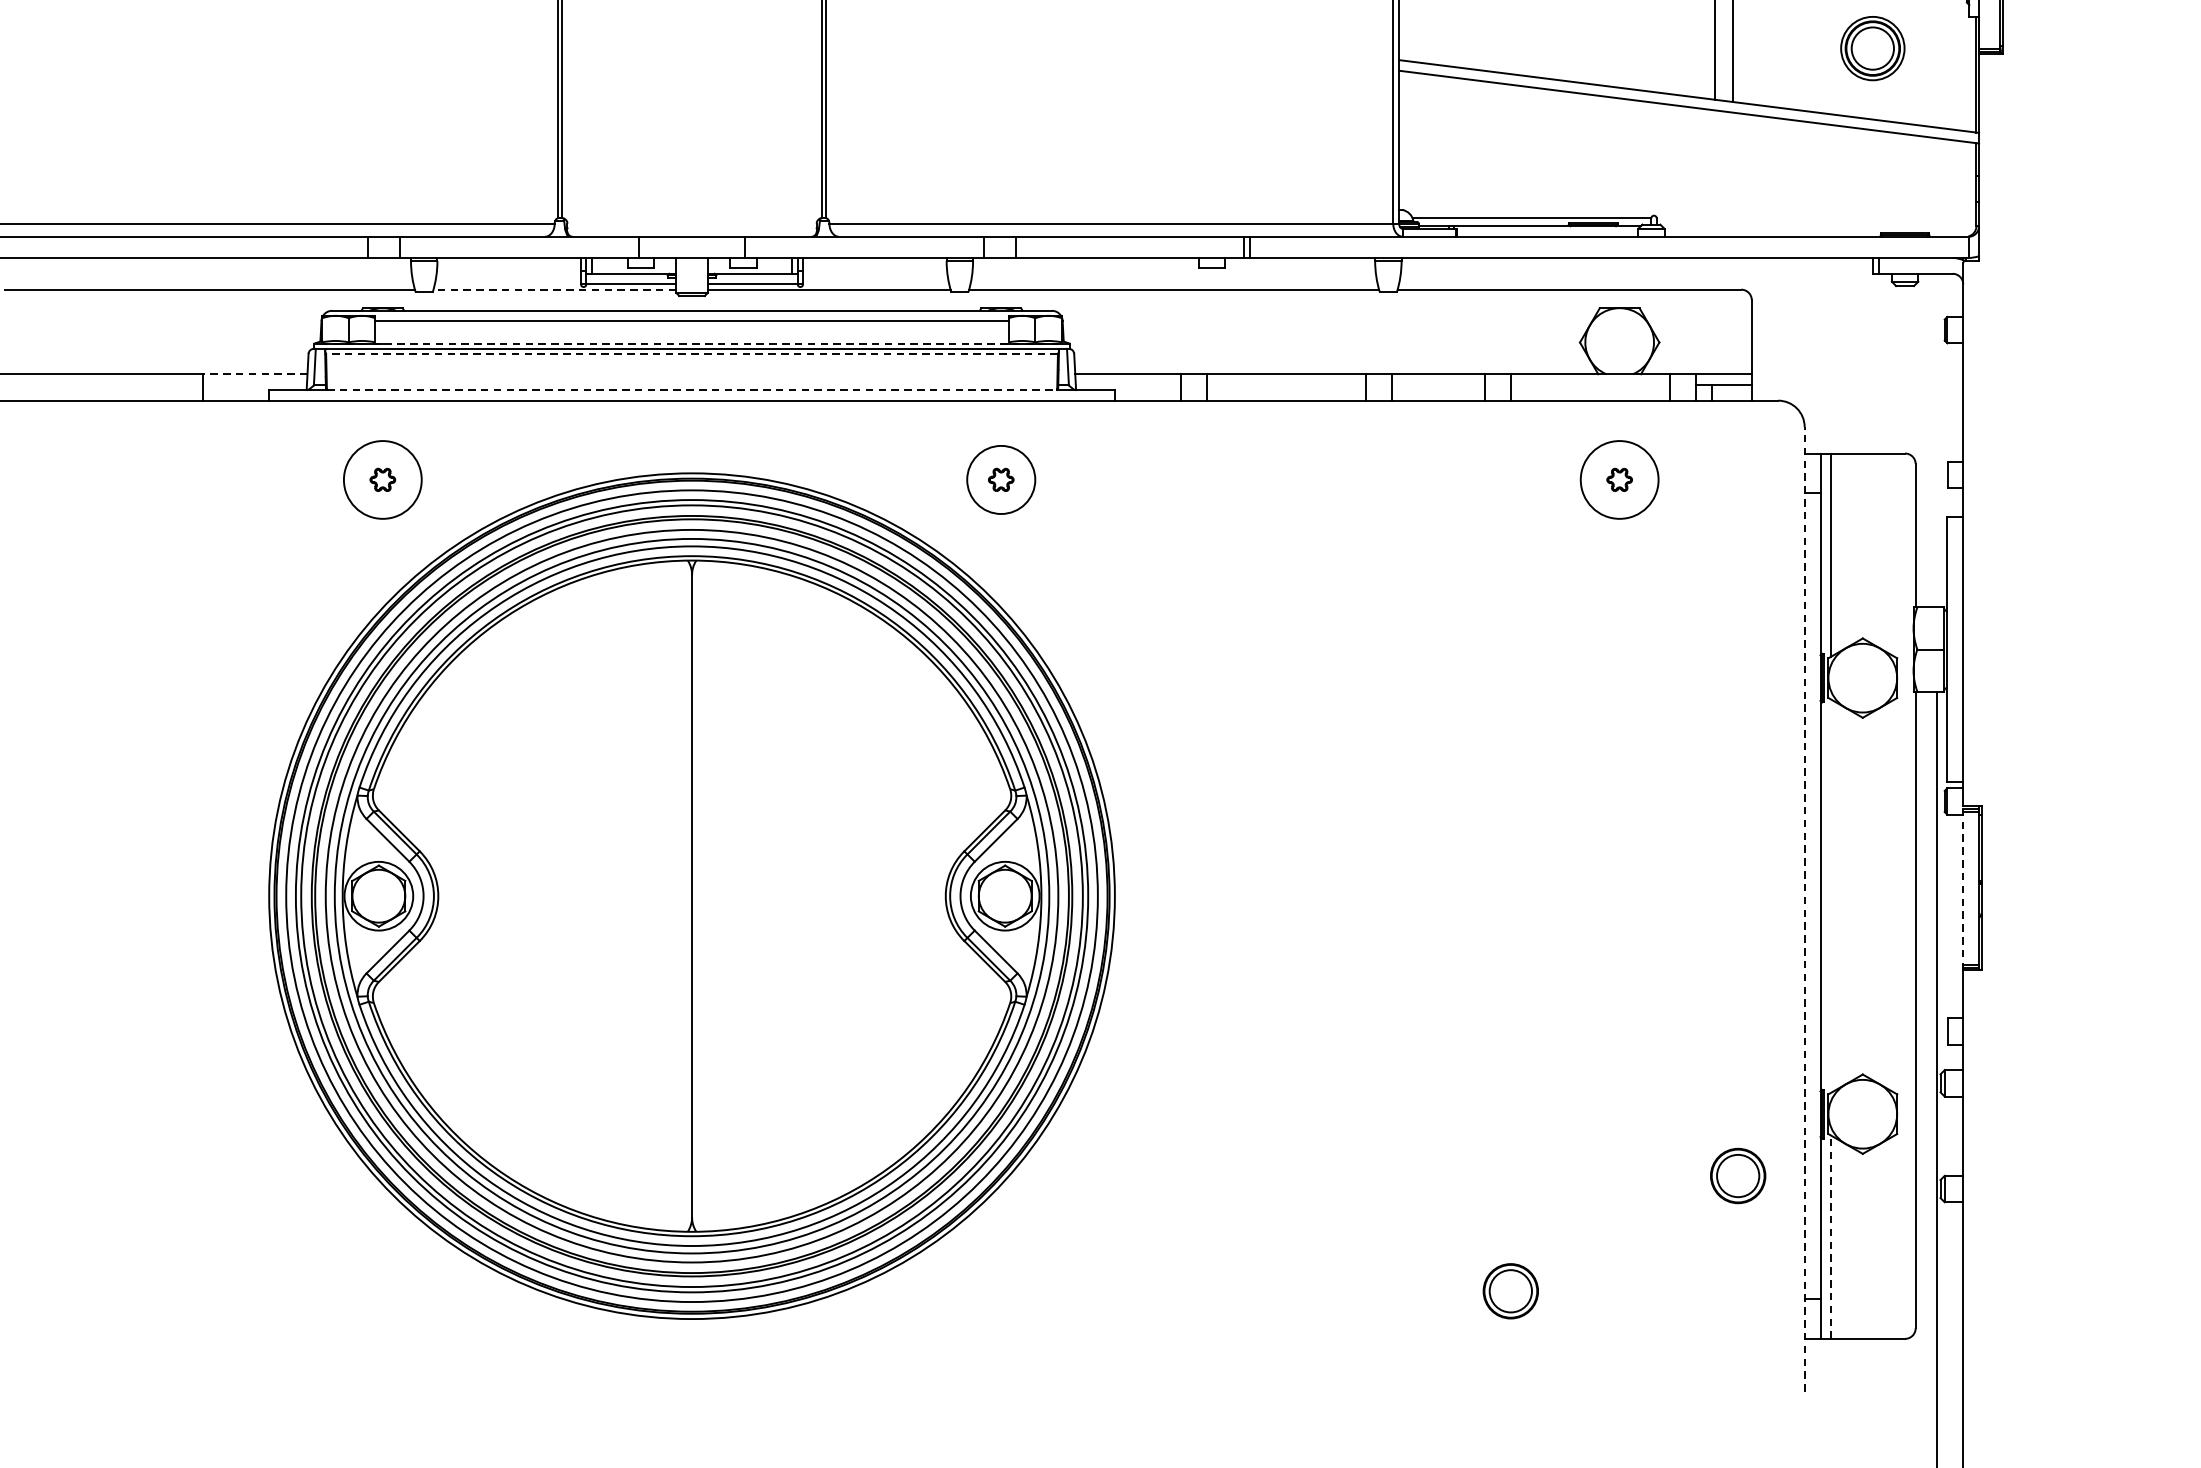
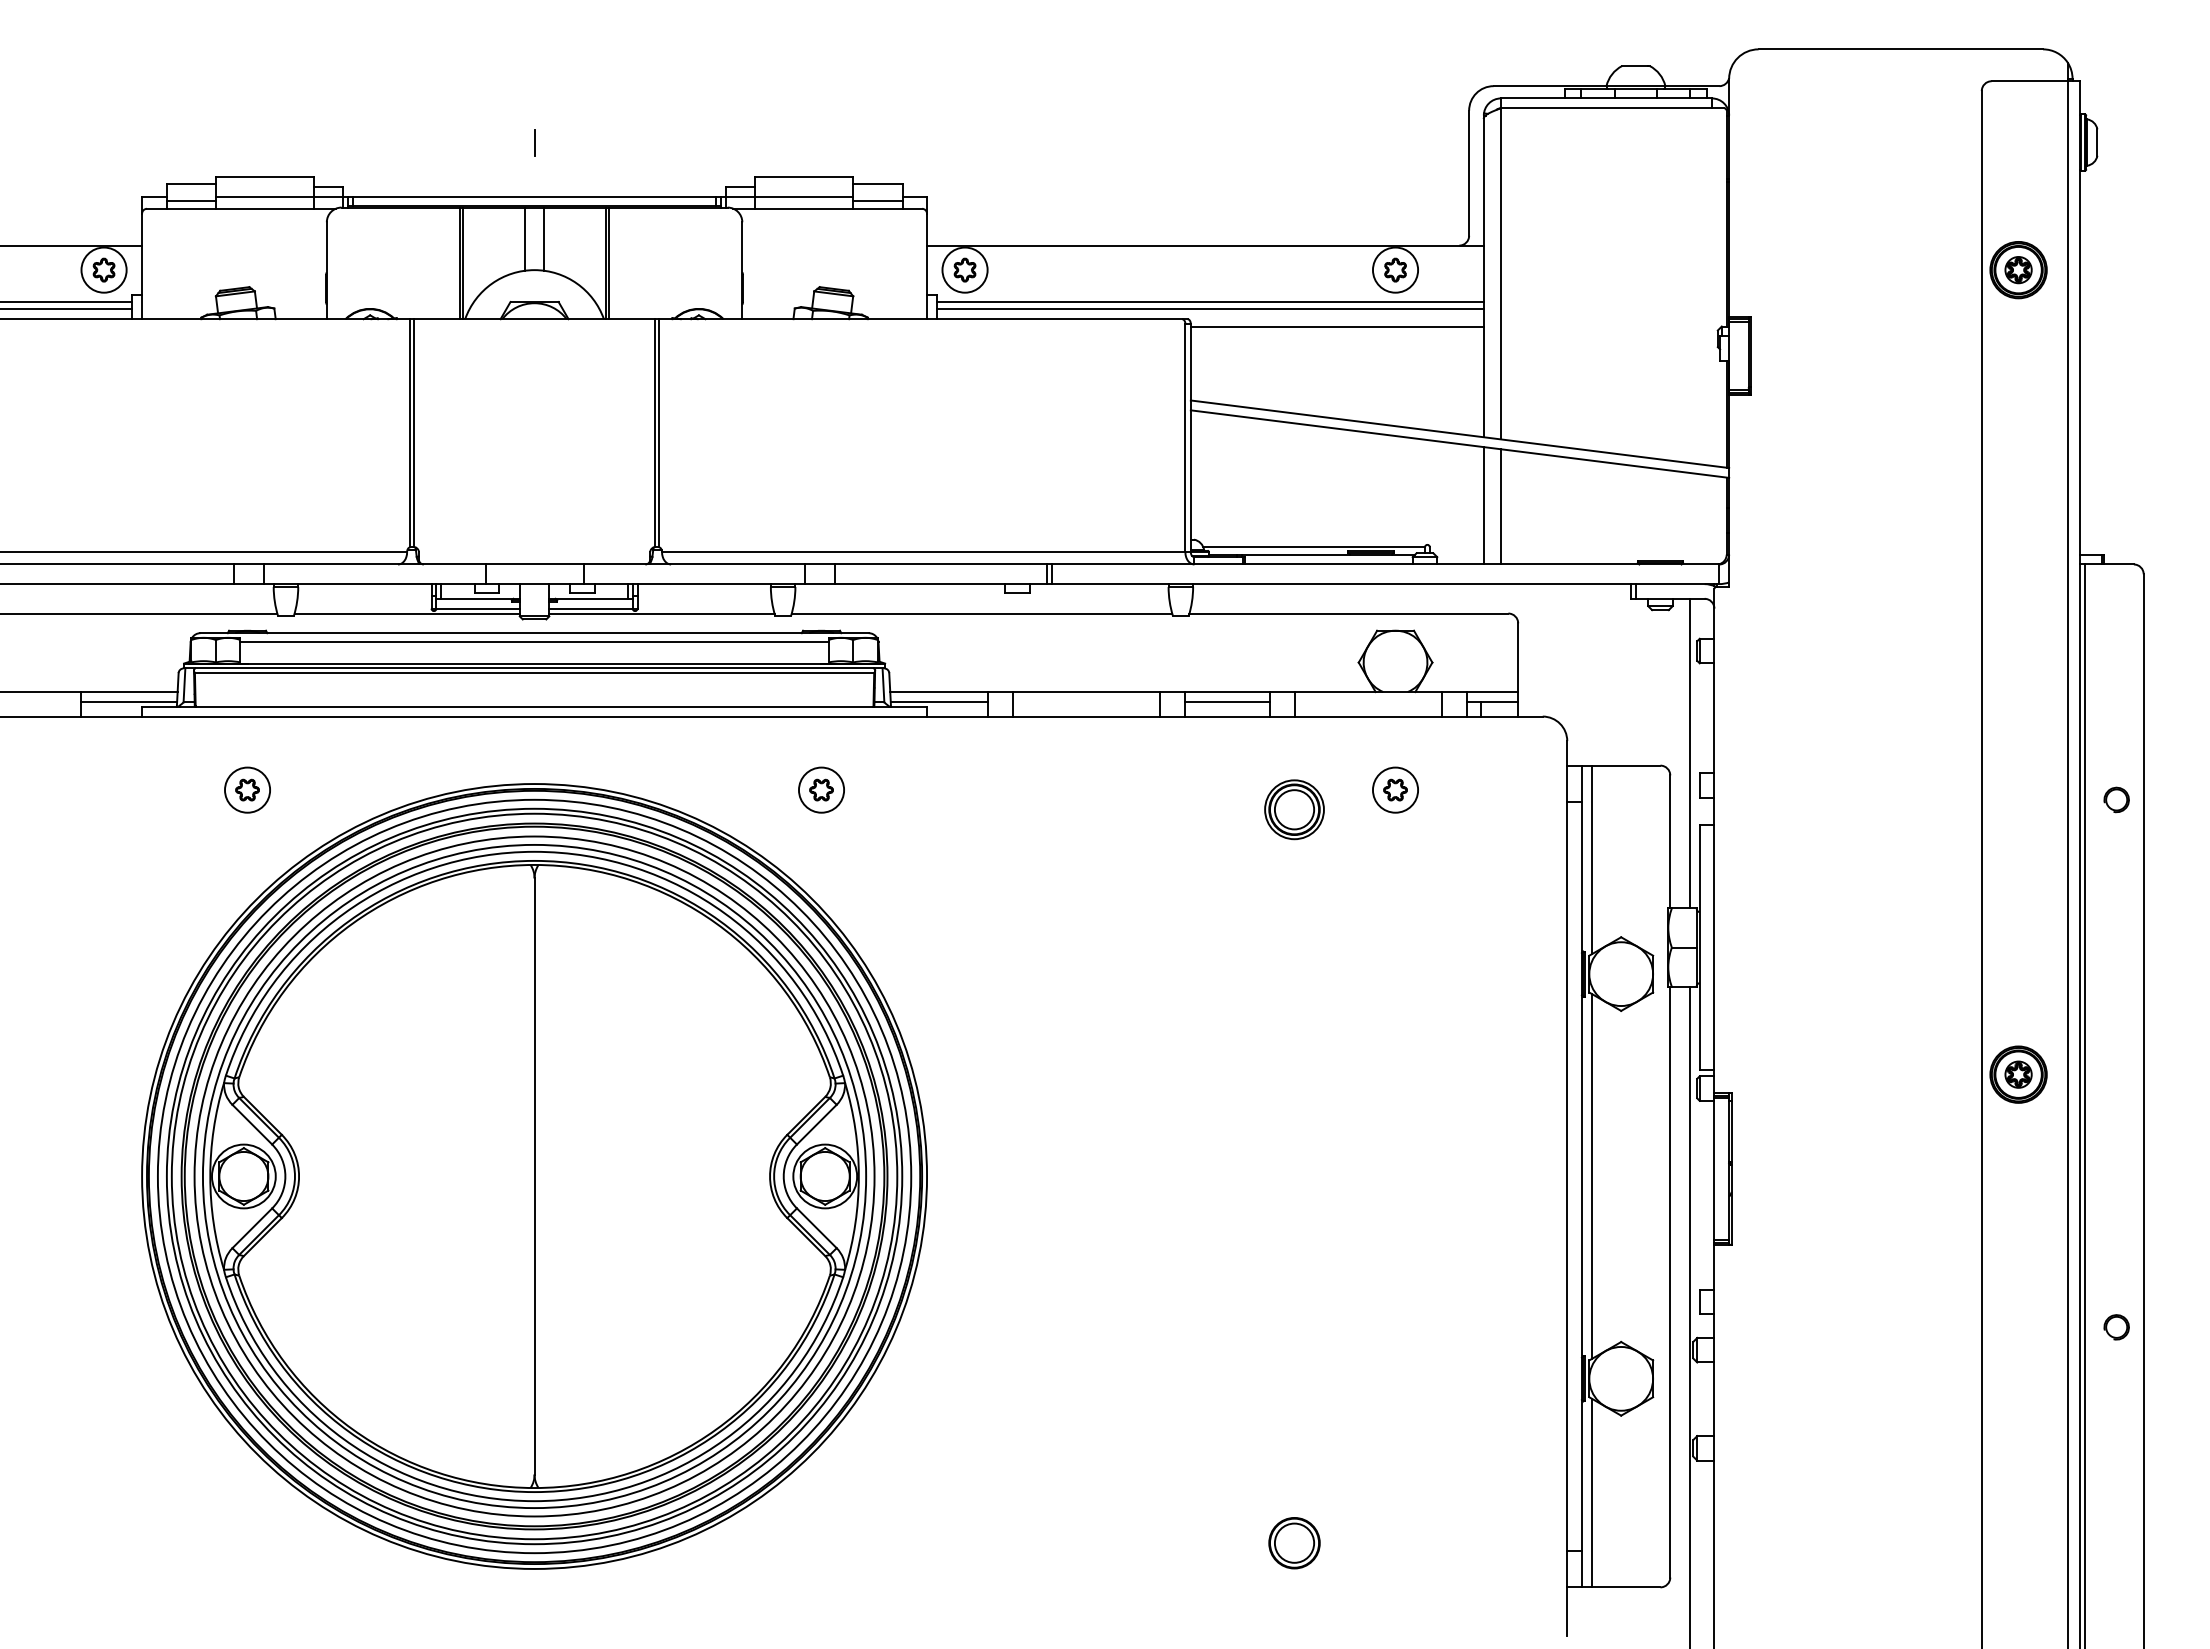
part: (1872, 48) -> (1294, 809), moved
line: (1714, 173) -> (1483, 505), added
line: (1733, 174) -> (1501, 506), added
line: (555, 289) -> (407, 613), dashed -> solid
line: (693, 343) -> (535, 663), dashed -> solid
line: (691, 354) -> (534, 673), dashed -> solid
line: (254, 374) -> (128, 692), dashed -> solid
line: (254, 384) -> (128, 701), added
line: (1128, 384) -> (939, 701), added
line: (1438, 384) -> (1227, 701), added
line: (691, 389) -> (534, 706), dashed -> solid
line: (1936, 440) -> (1689, 753), added
circle: (382, 479) -> (247, 789), size x0.62
circle: (1001, 479) -> (821, 789), size x0.71
circle: (1619, 479) -> (1395, 789), size x0.62
line: (1963, 887) -> (1714, 1168), dashed -> solid
line: (1830, 896) -> (1591, 1176), added
line: (1804, 909) -> (1567, 1188), dashed -> solid
part: (1738, 1176) -> (1505, 1436), removed
line: (1830, 1236) -> (1591, 1492), dashed -> solid

